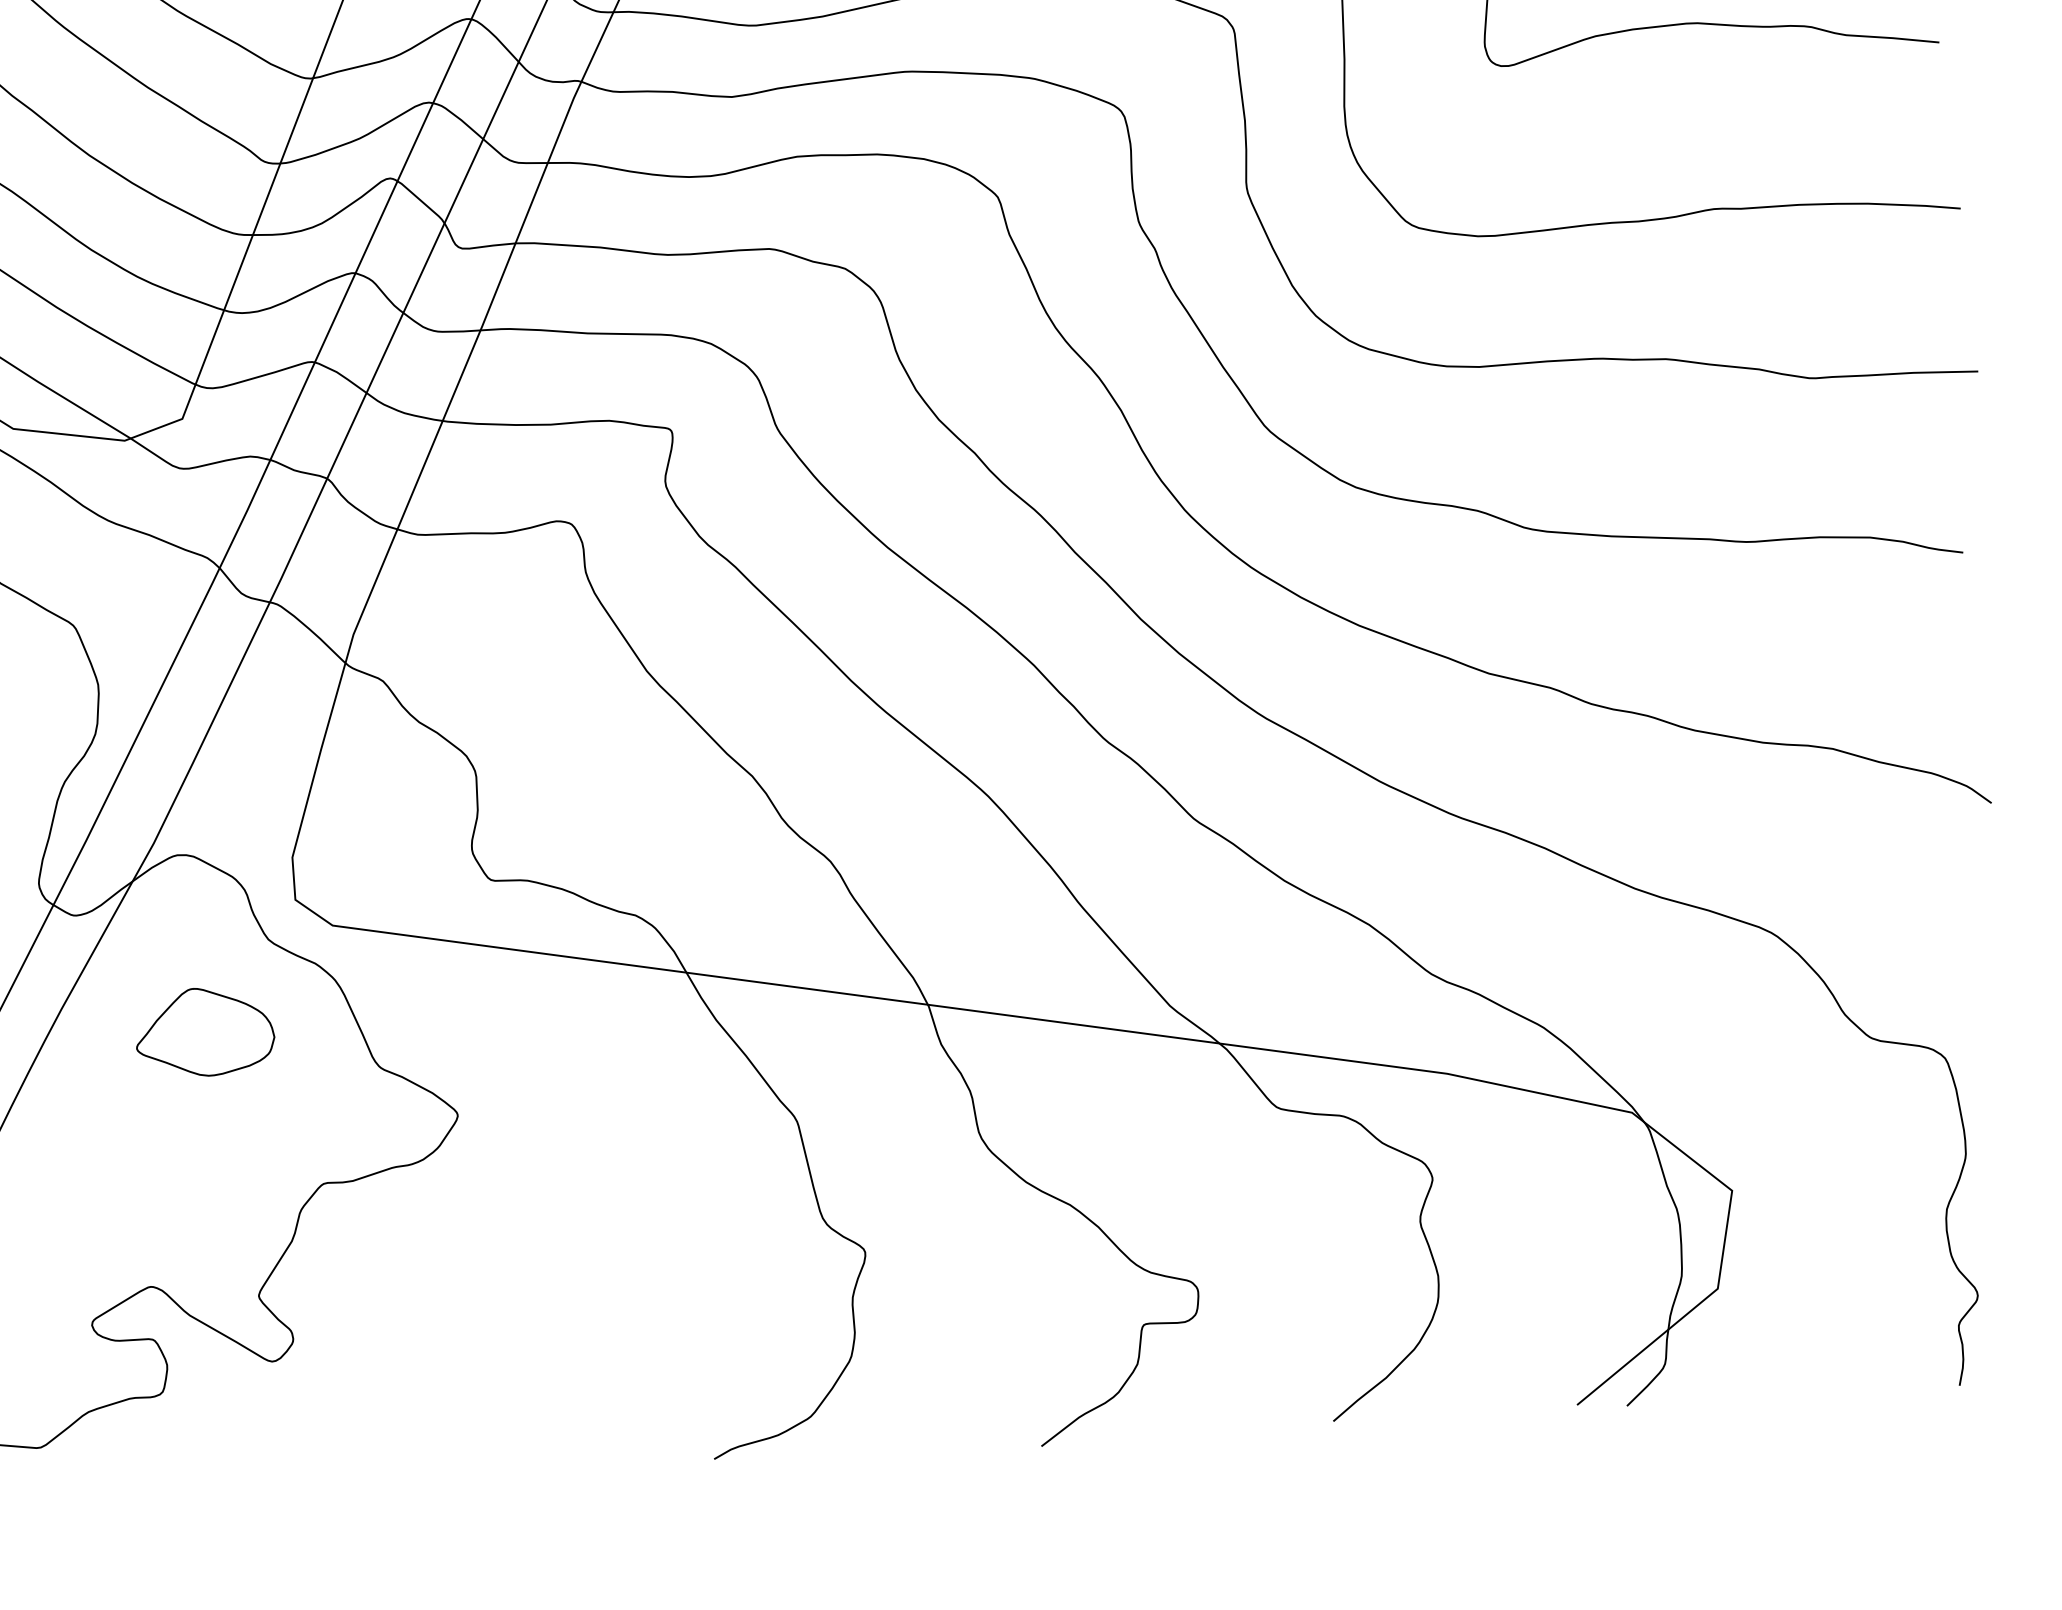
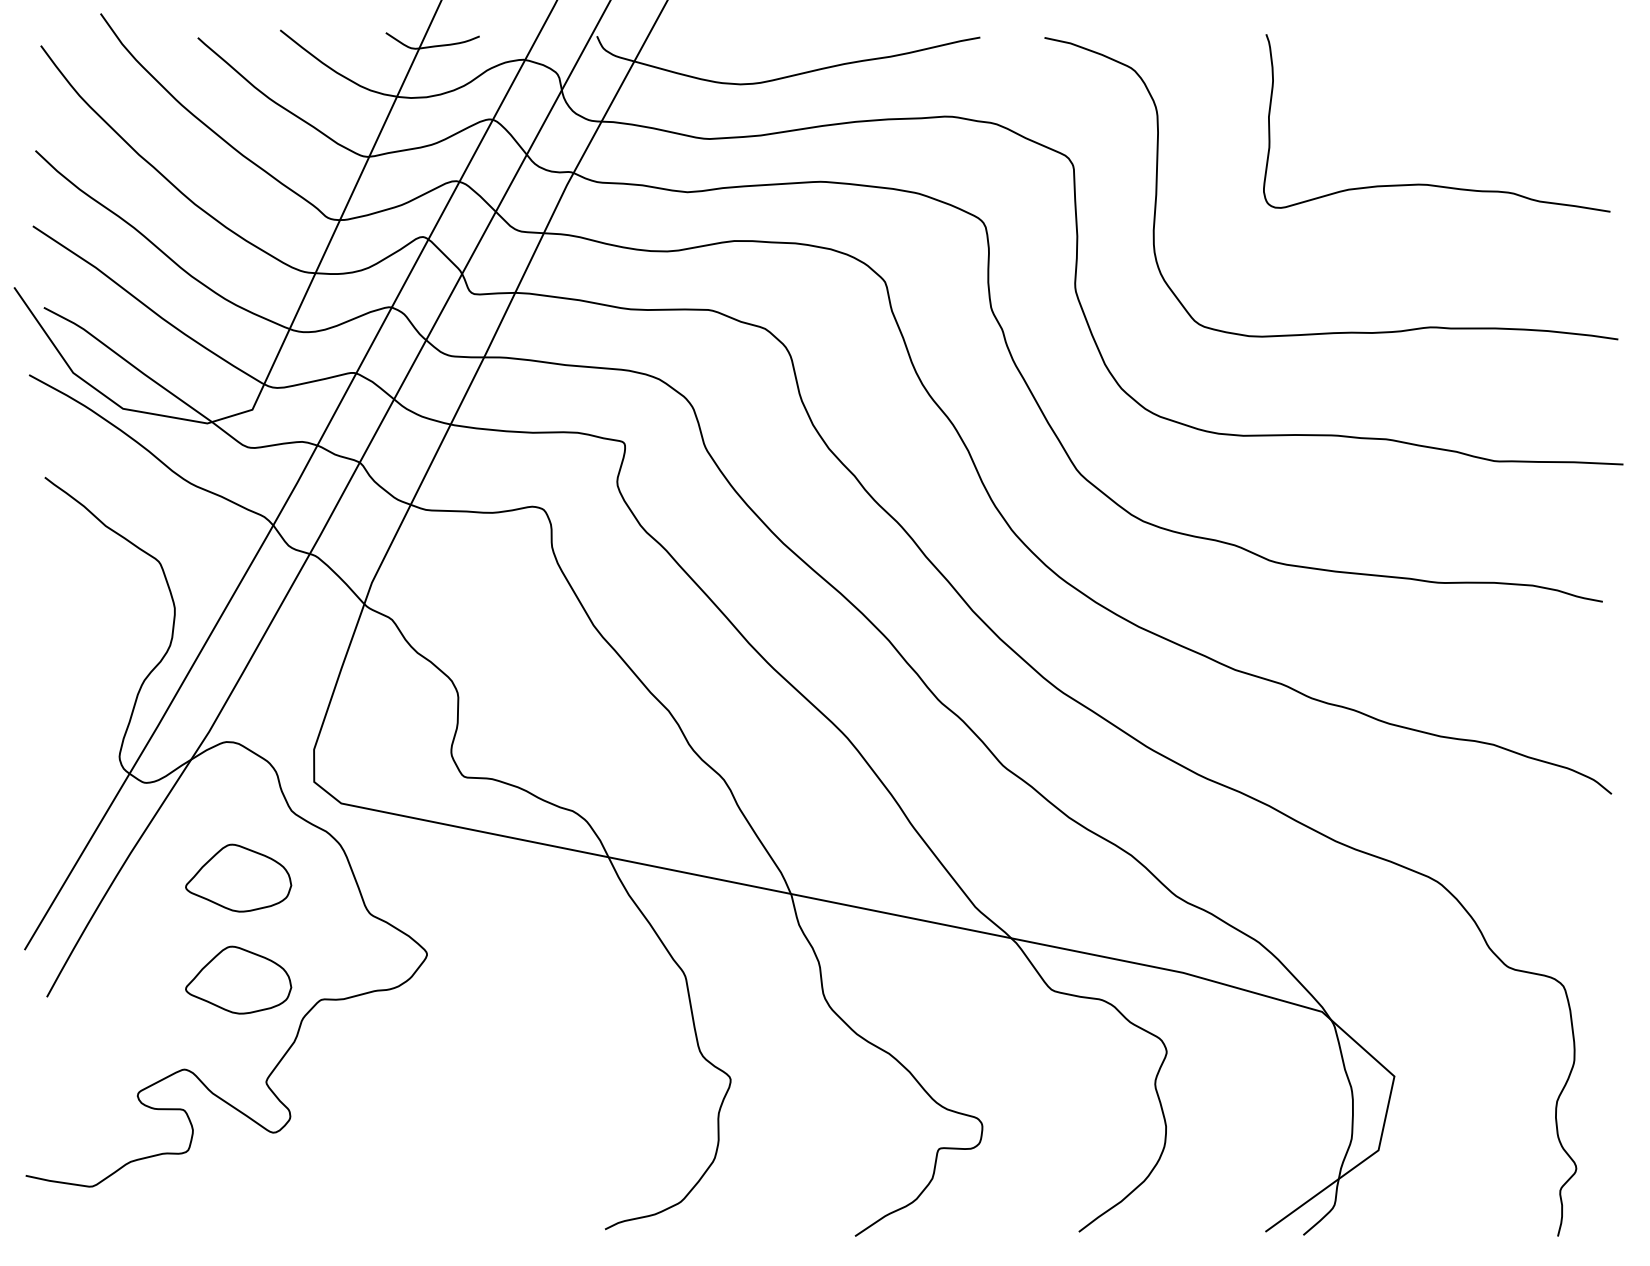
part: (213, 1164) -> (238, 979), added

